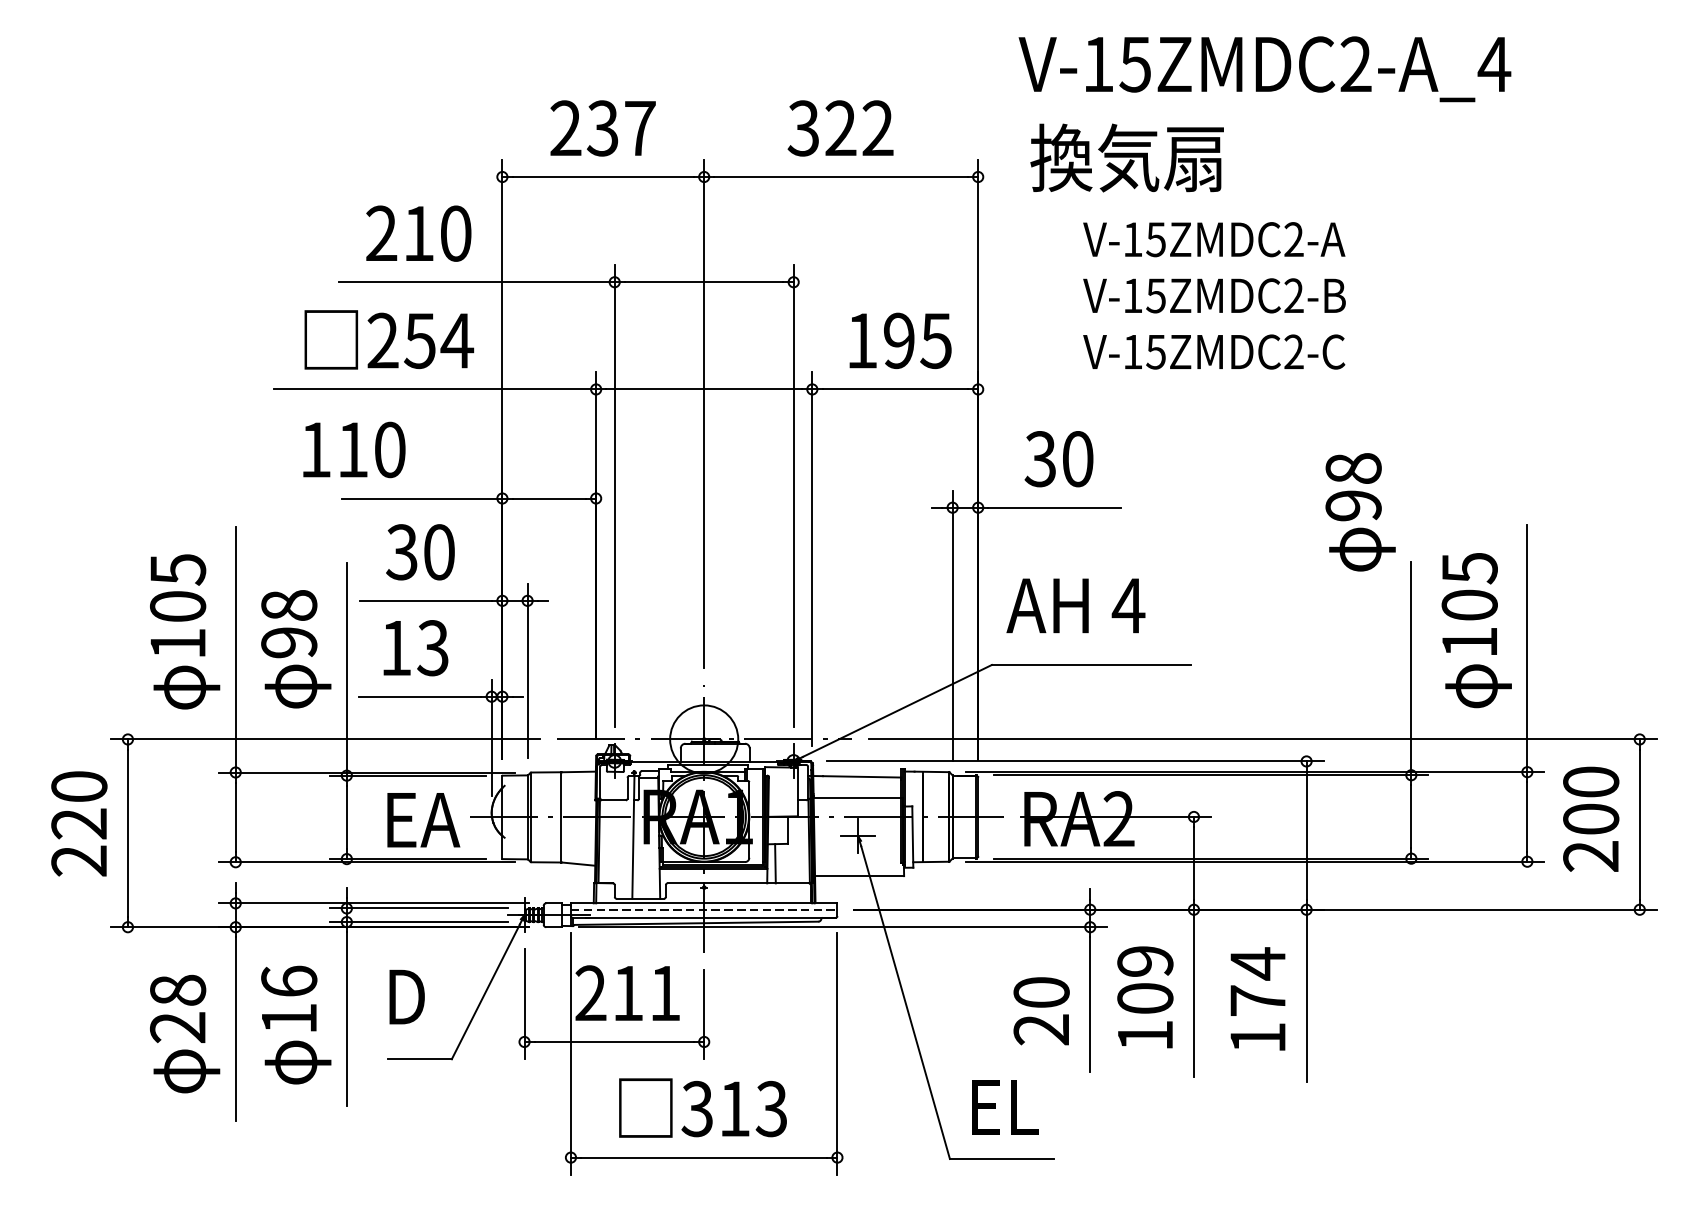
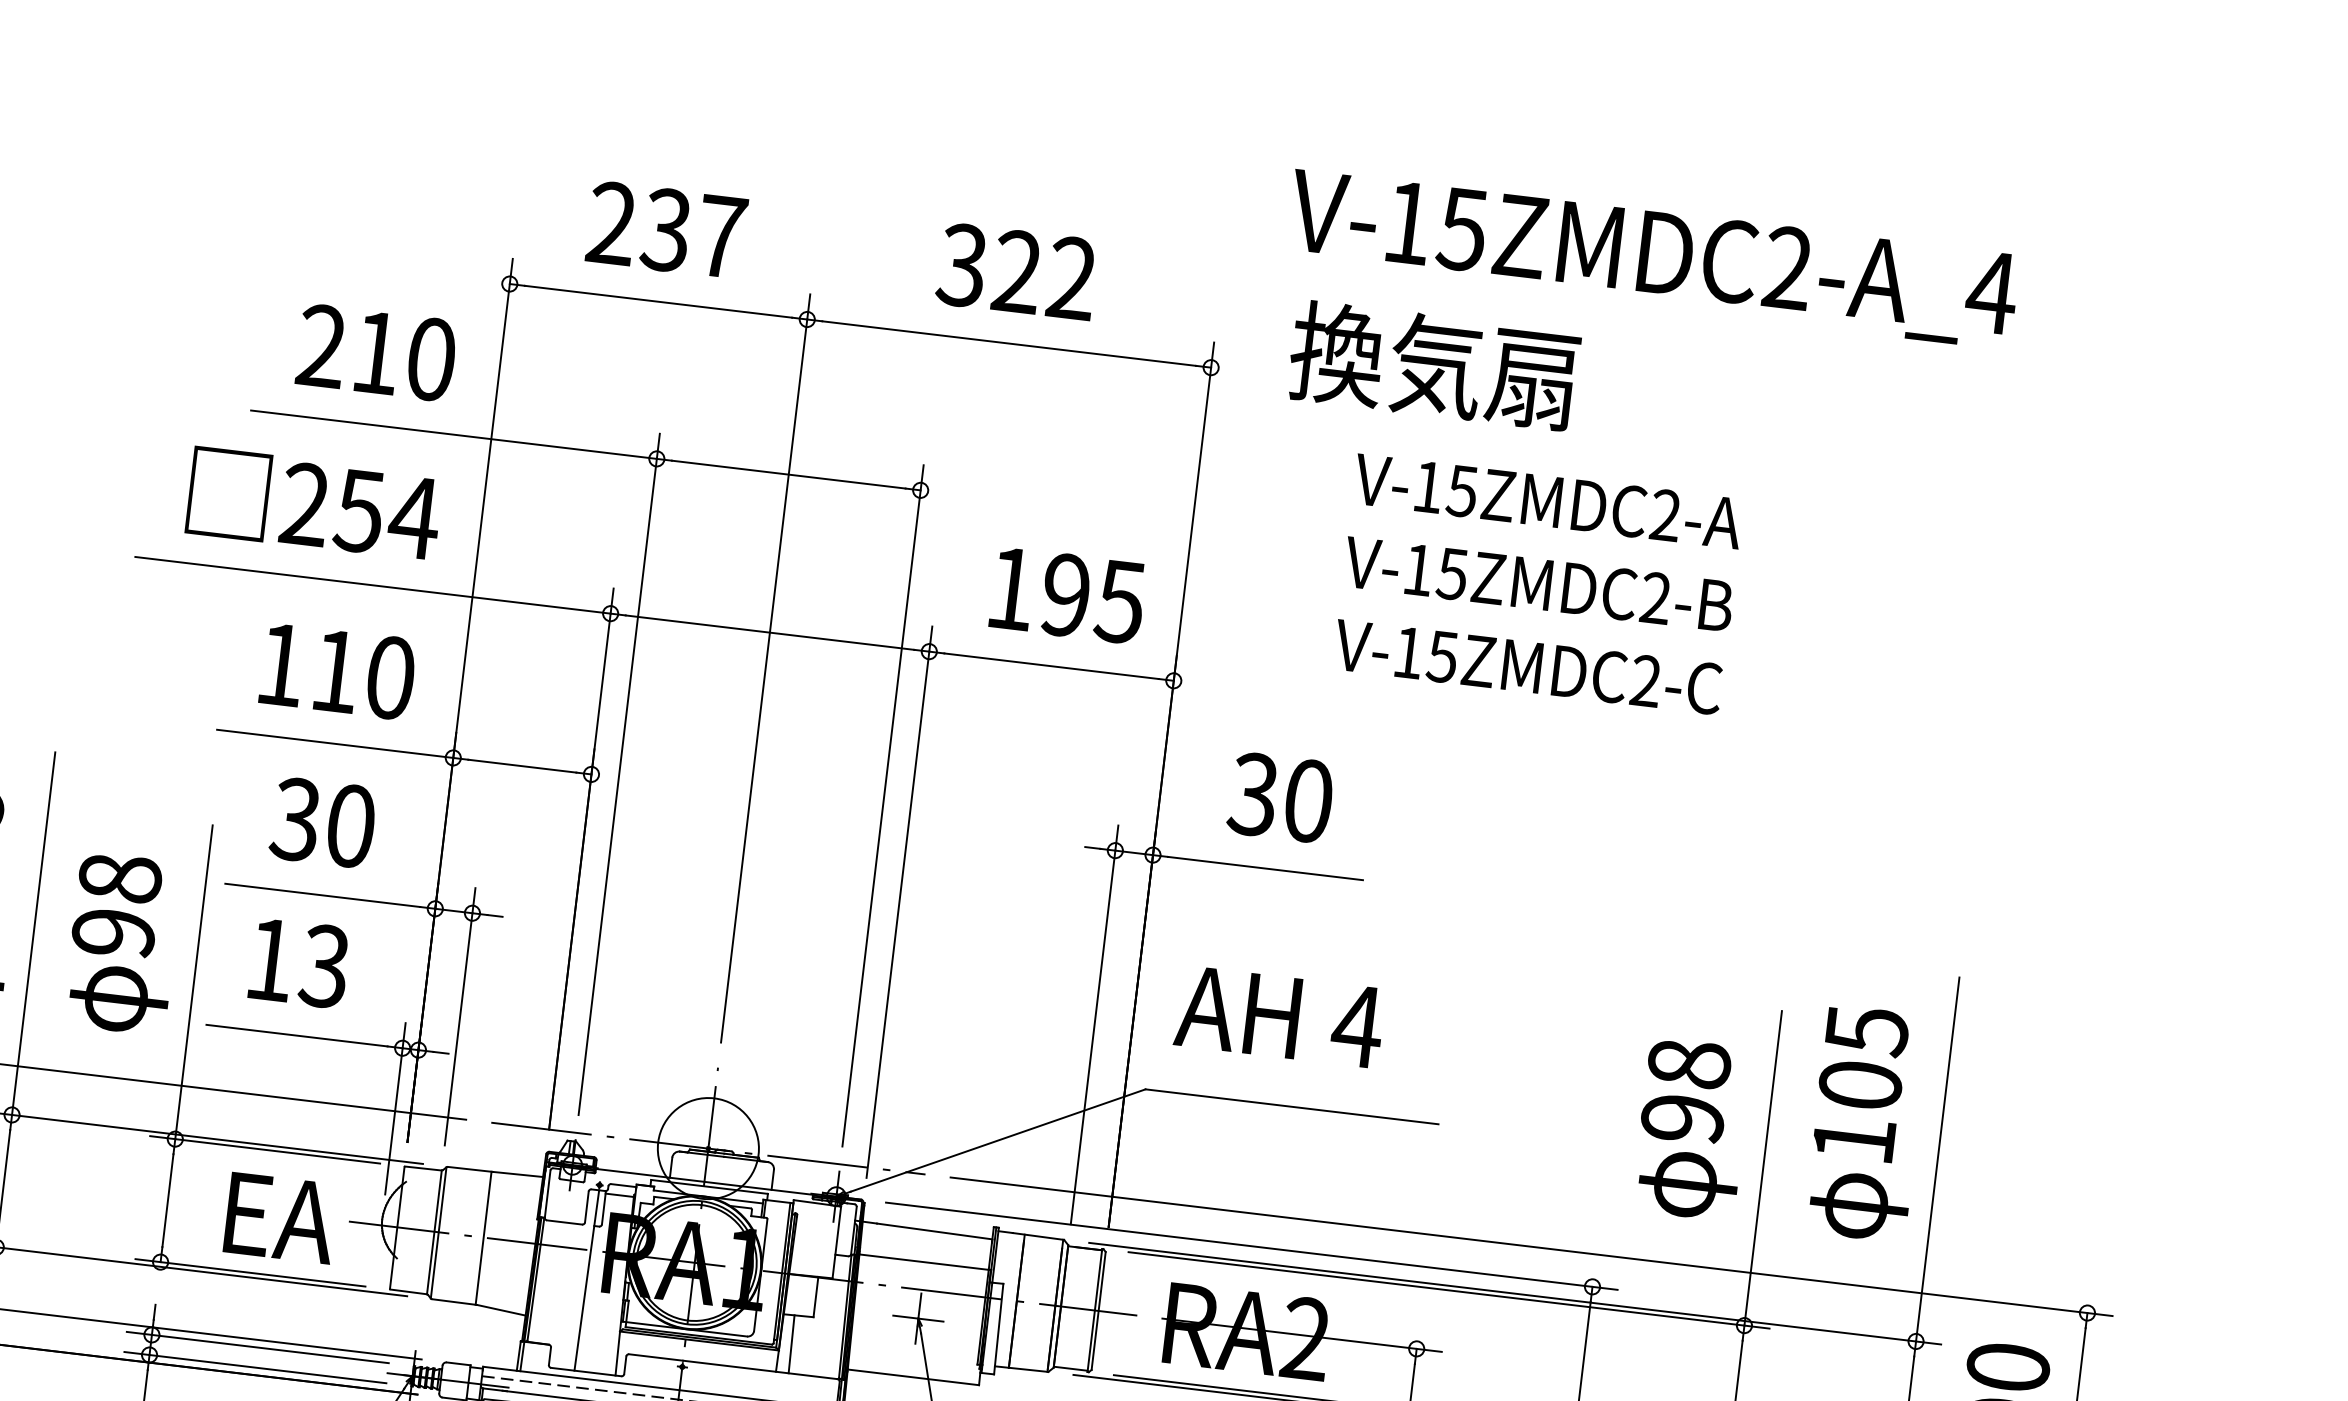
text: (354, 449) -> (338, 670), moved
text: (1360, 512) -> (1691, 1129), moved

